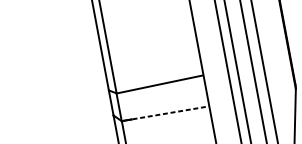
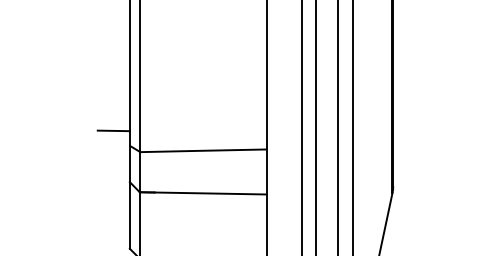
line: (95, 82) -> (113, 130), added
line: (171, 112) -> (211, 193), dashed -> solid

